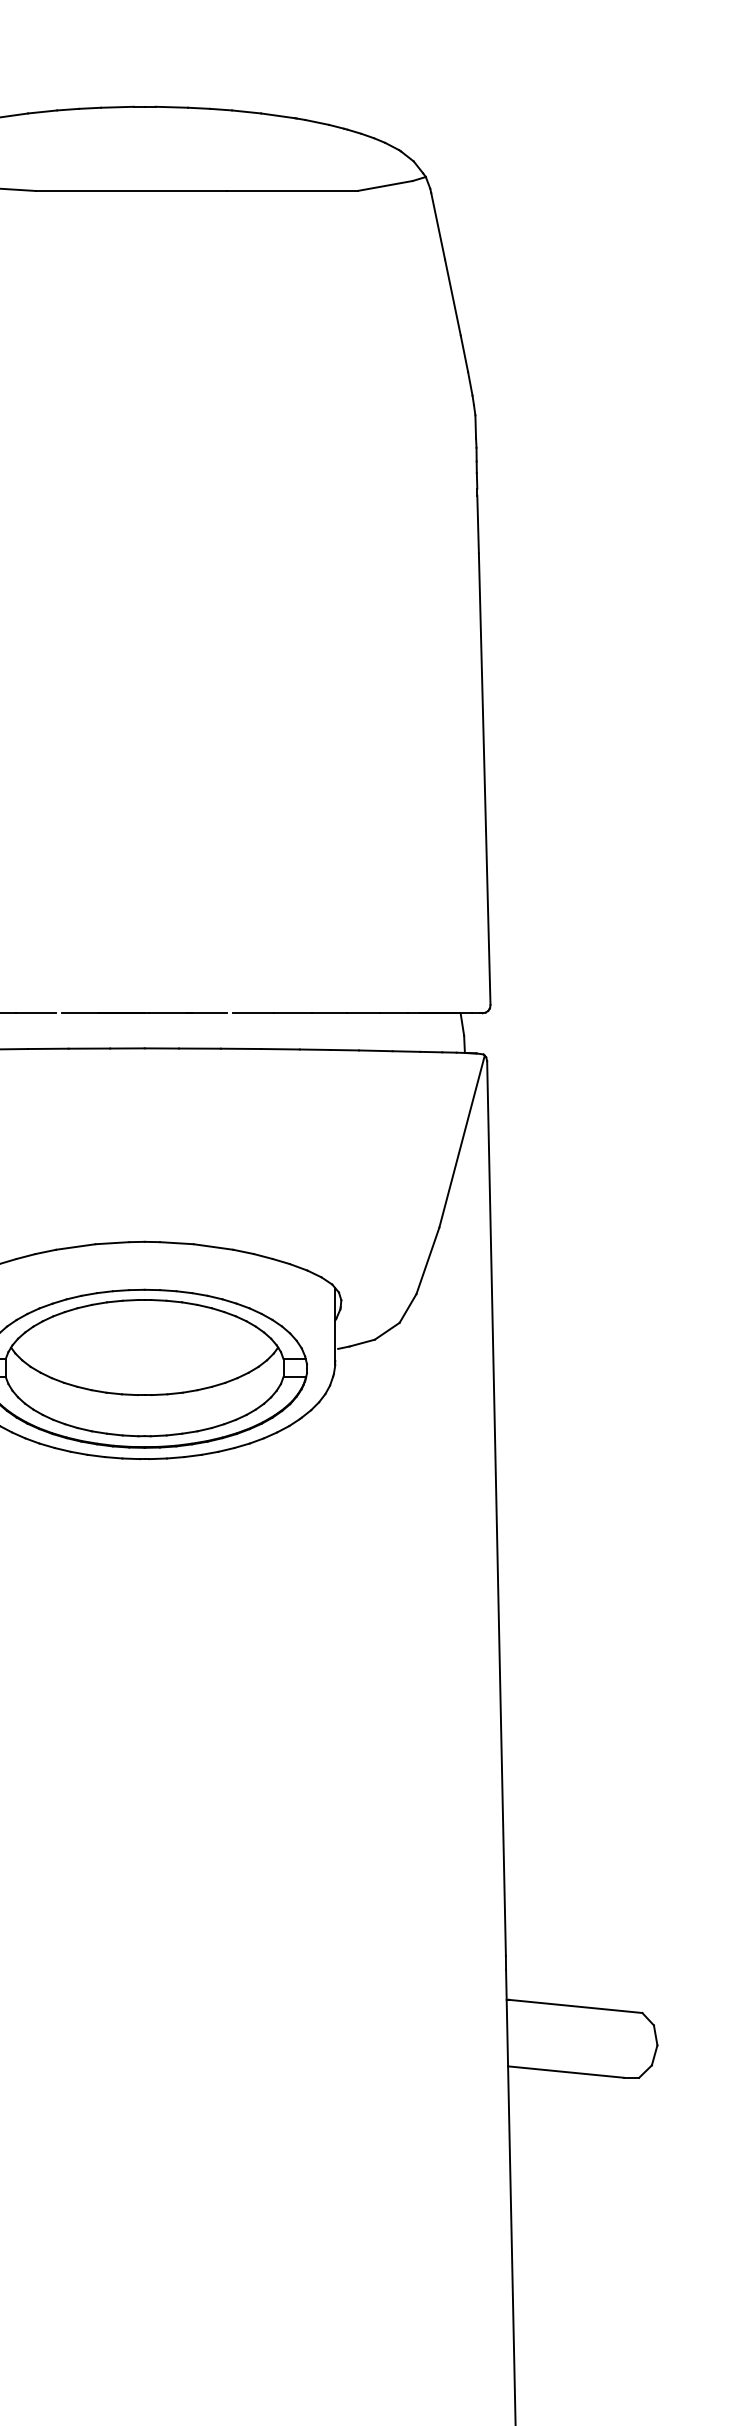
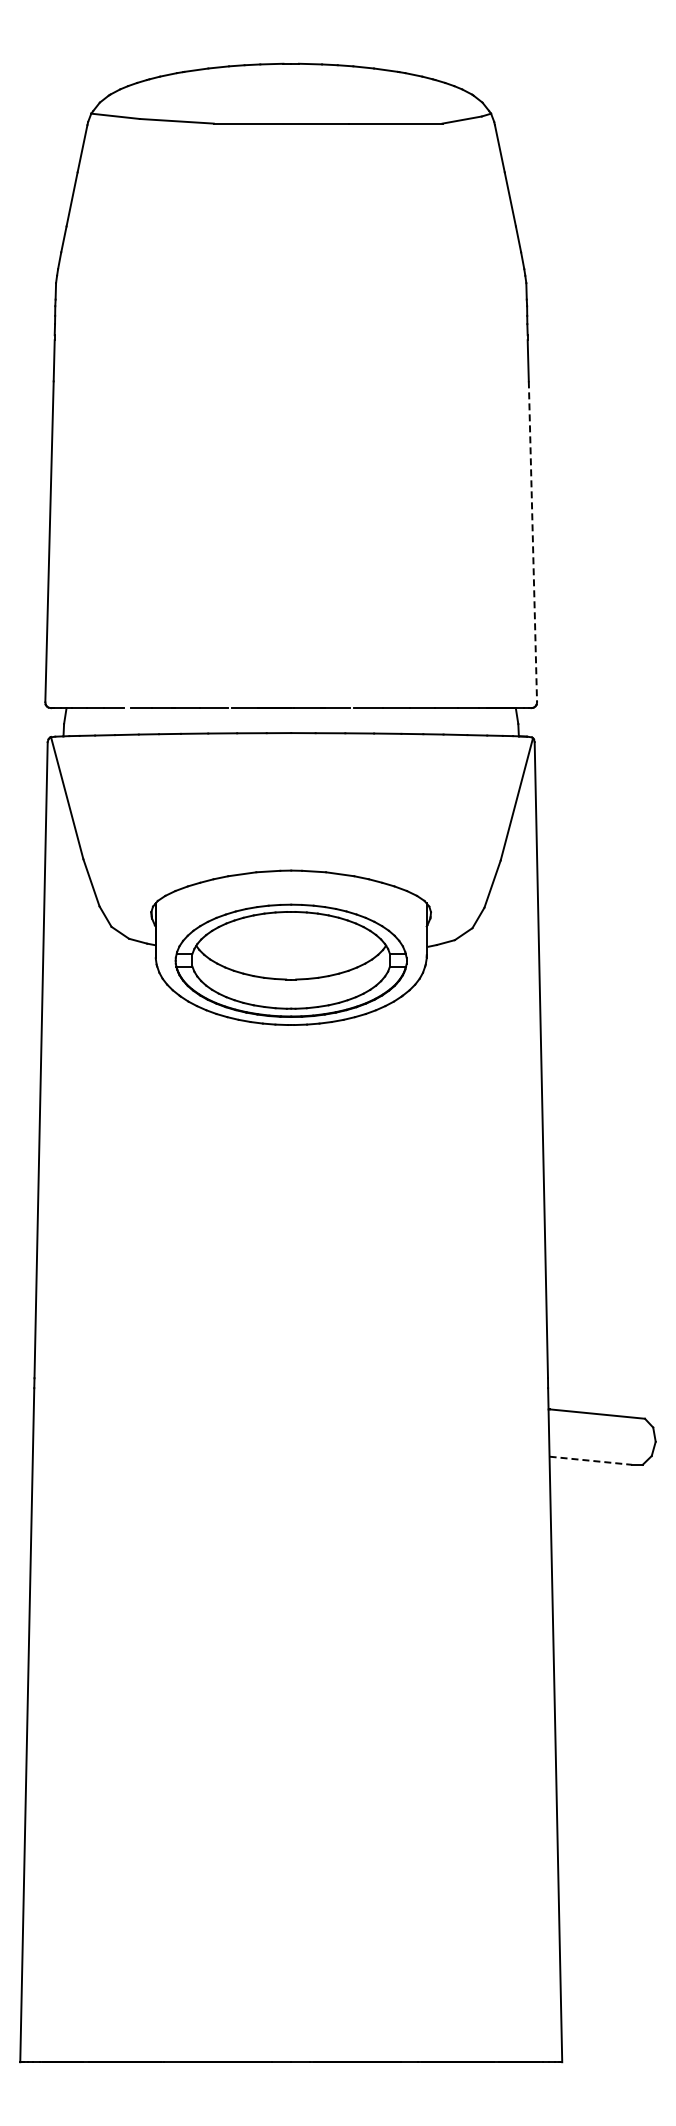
line: (484, 780) -> (532, 542), solid -> dashed
line: (567, 2071) -> (591, 1460), solid -> dashed

